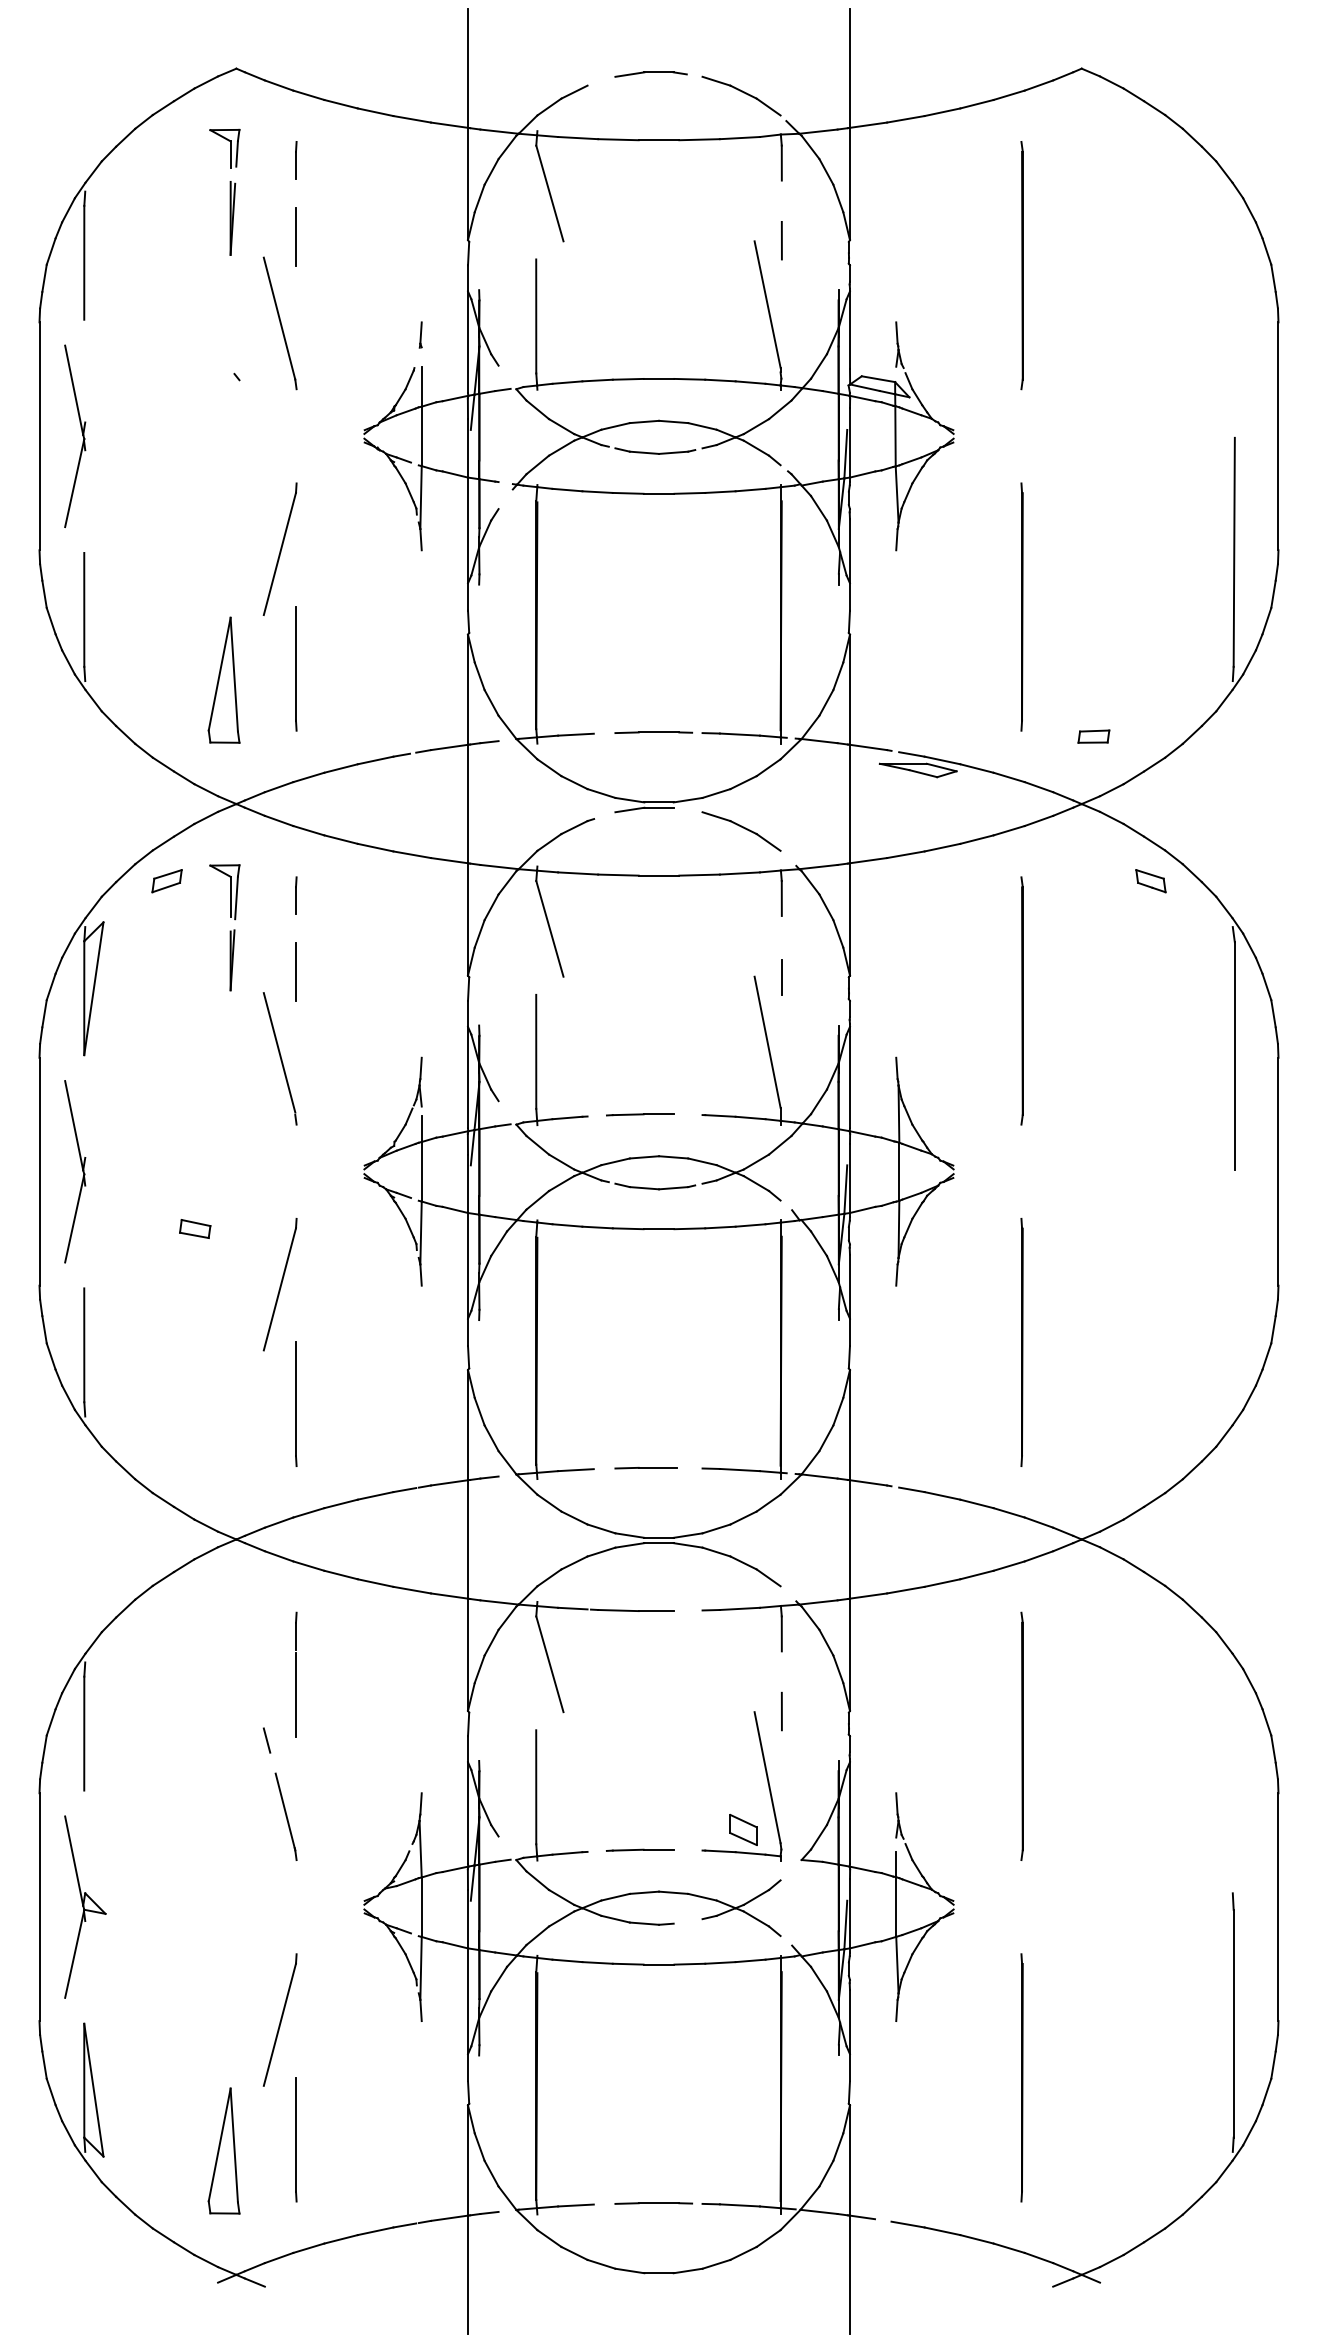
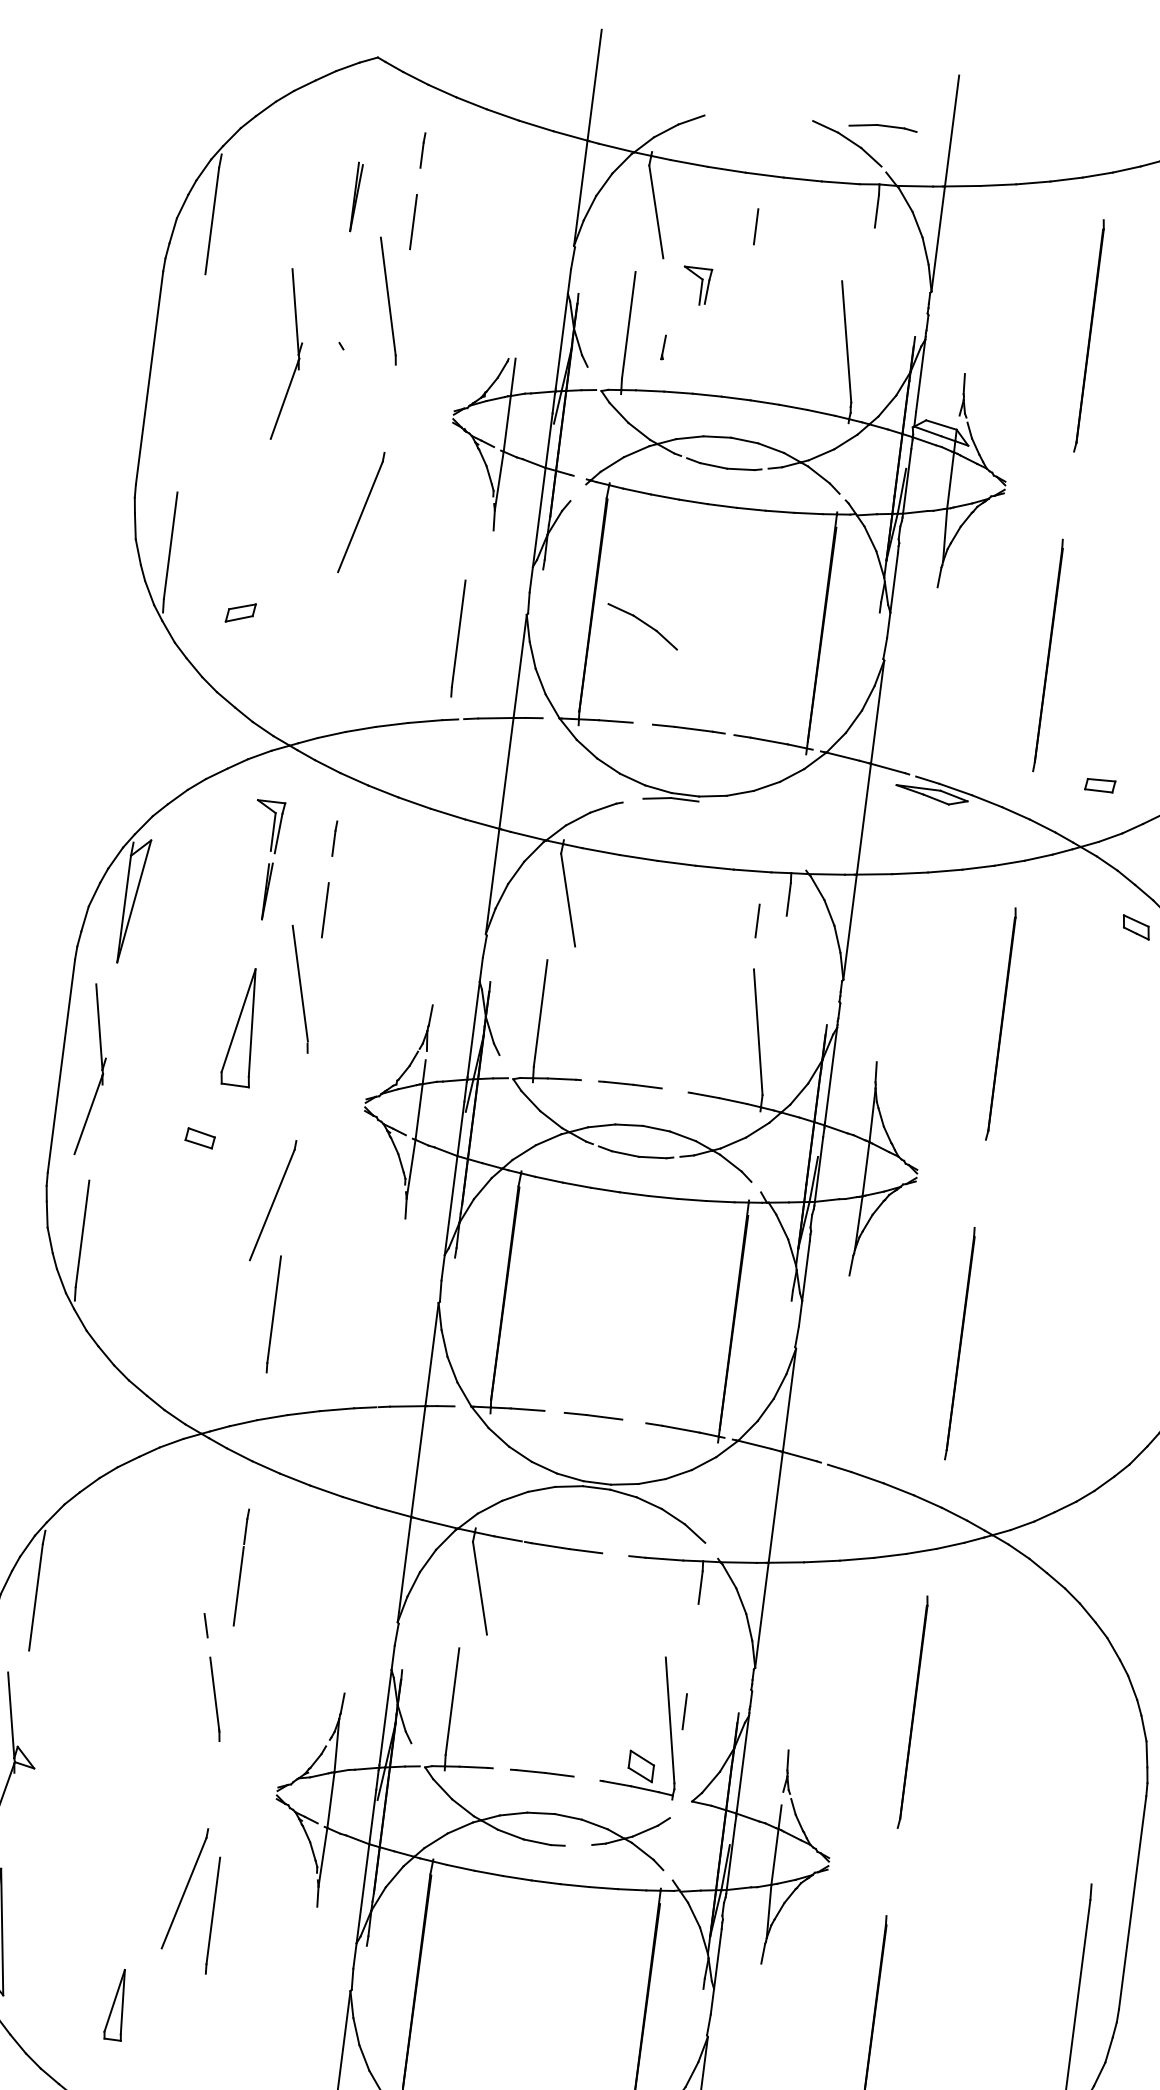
part: (650, 74) -> (882, 127), moved
part: (224, 148) -> (695, 285), moved
line: (781, 240) -> (755, 226), moved
part: (420, 334) -> (663, 346), moved
part: (81, 432) -> (297, 352), moved
line: (296, 668) -> (458, 638), moved
part: (223, 679) -> (241, 1026), moved
part: (741, 831) -> (642, 626), moved
part: (166, 881) -> (240, 613), moved
line: (781, 977) -> (757, 921), moved
line: (781, 1711) -> (684, 1711), moved
line: (296, 2139) -> (213, 1915), moved
part: (223, 2150) -> (116, 2004), size x0.6

